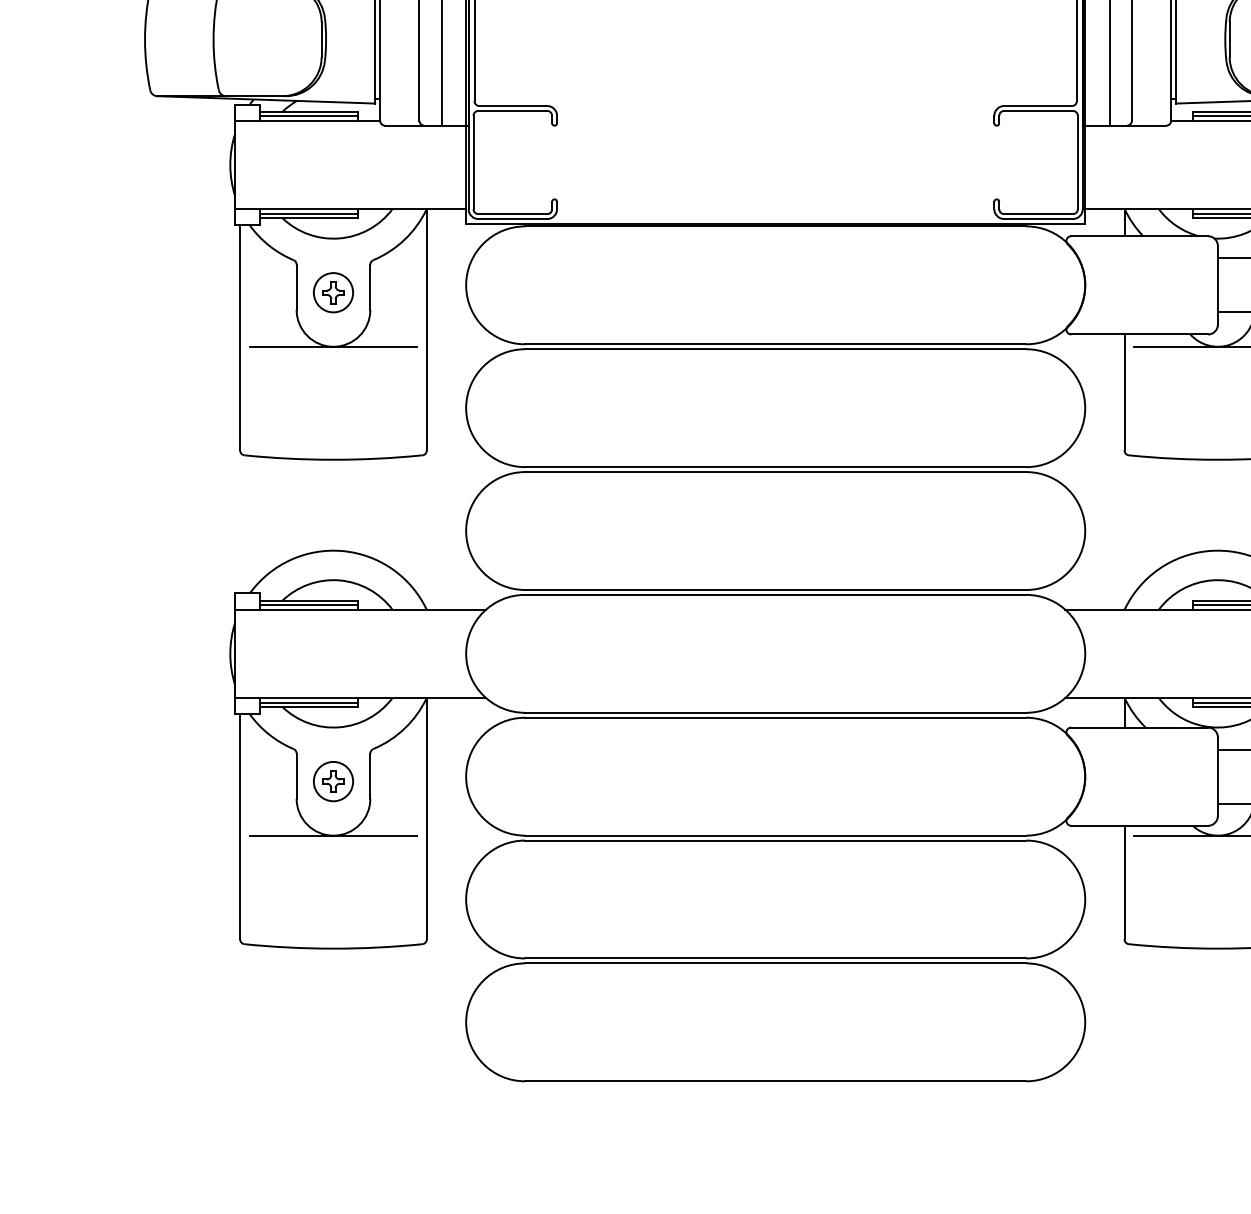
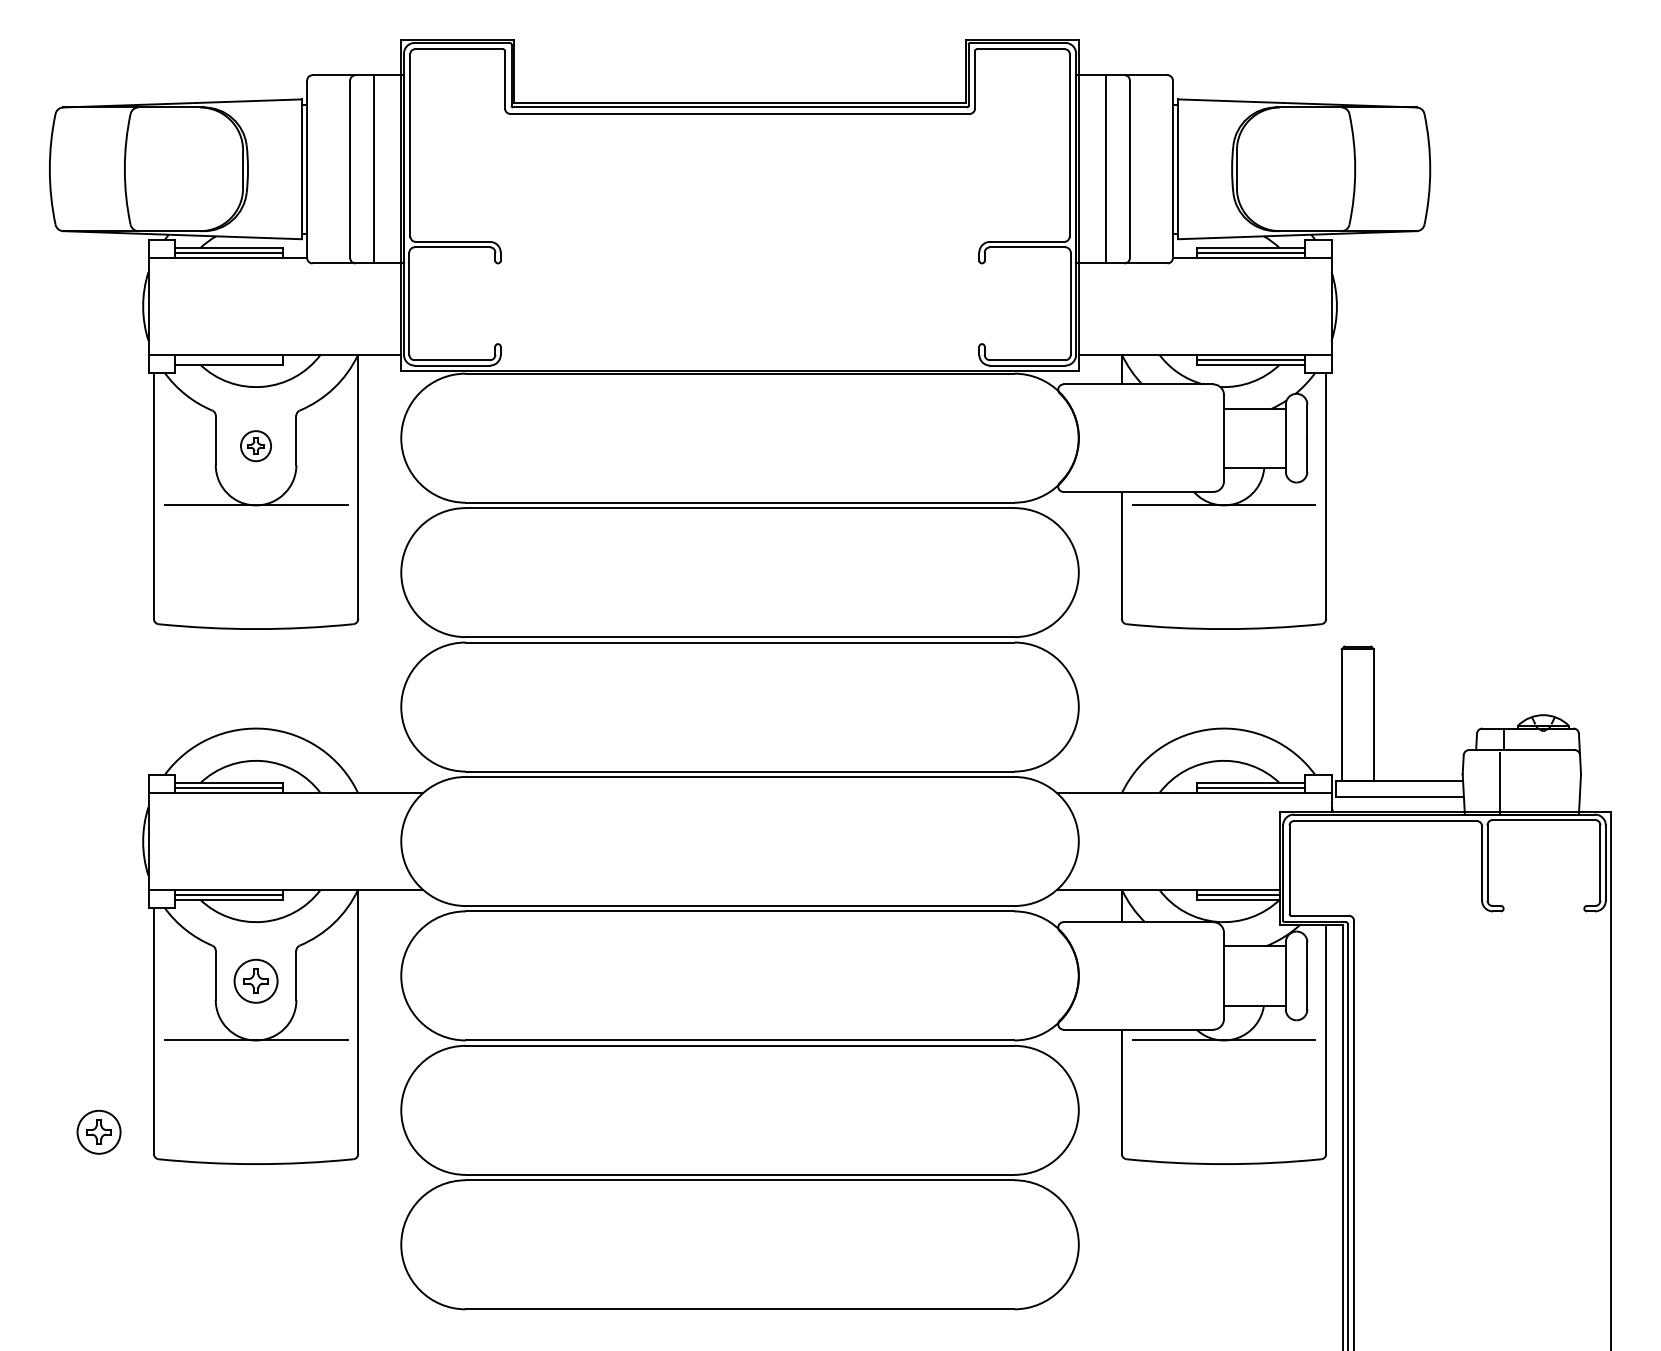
line: (308, 214) -> (228, 360), removed
part: (332, 292) -> (255, 445), size x0.7
part: (189, 918) -> (98, 1131), added

